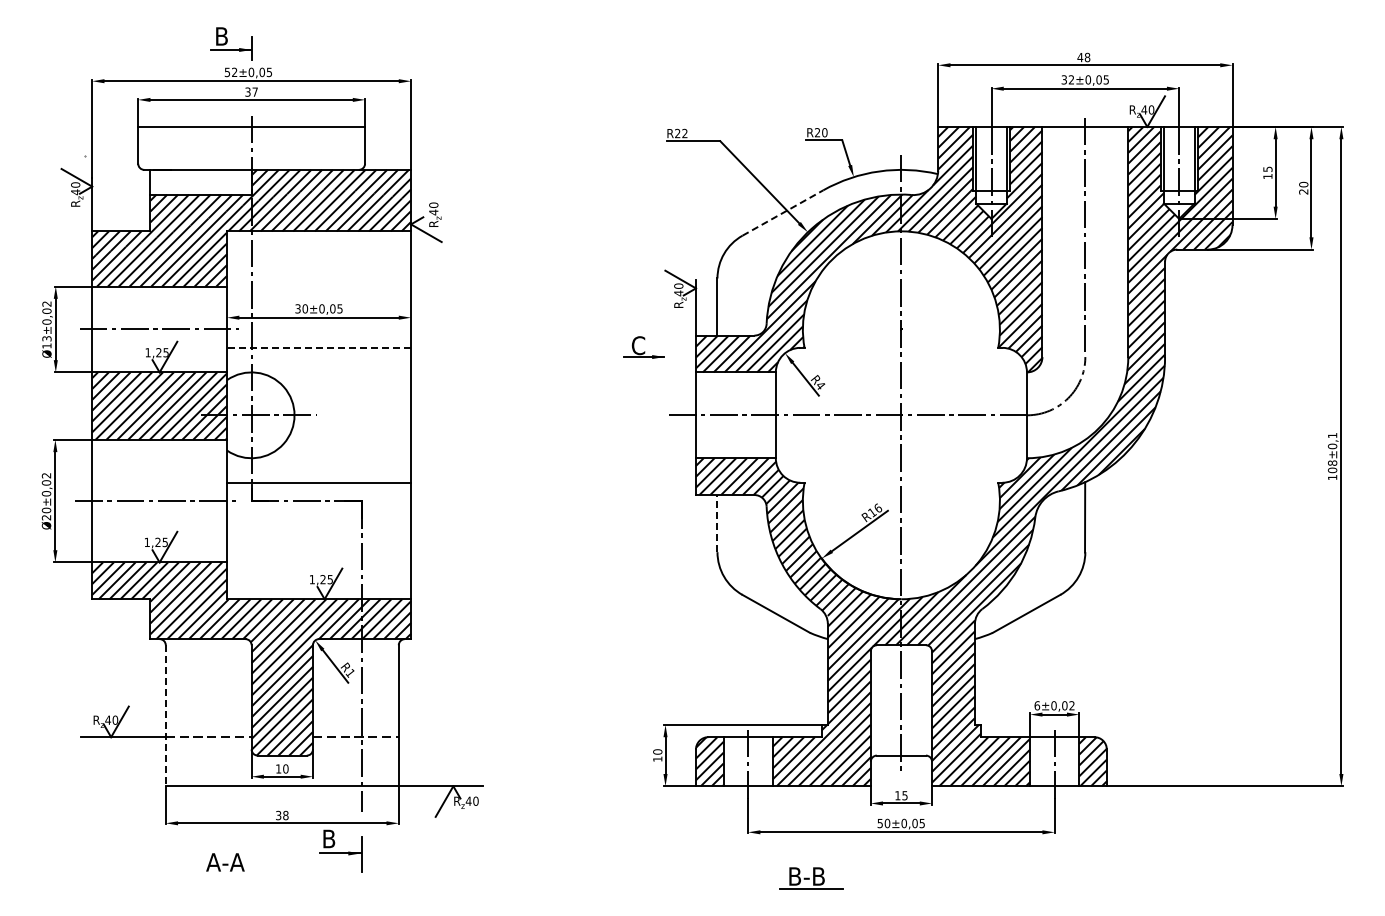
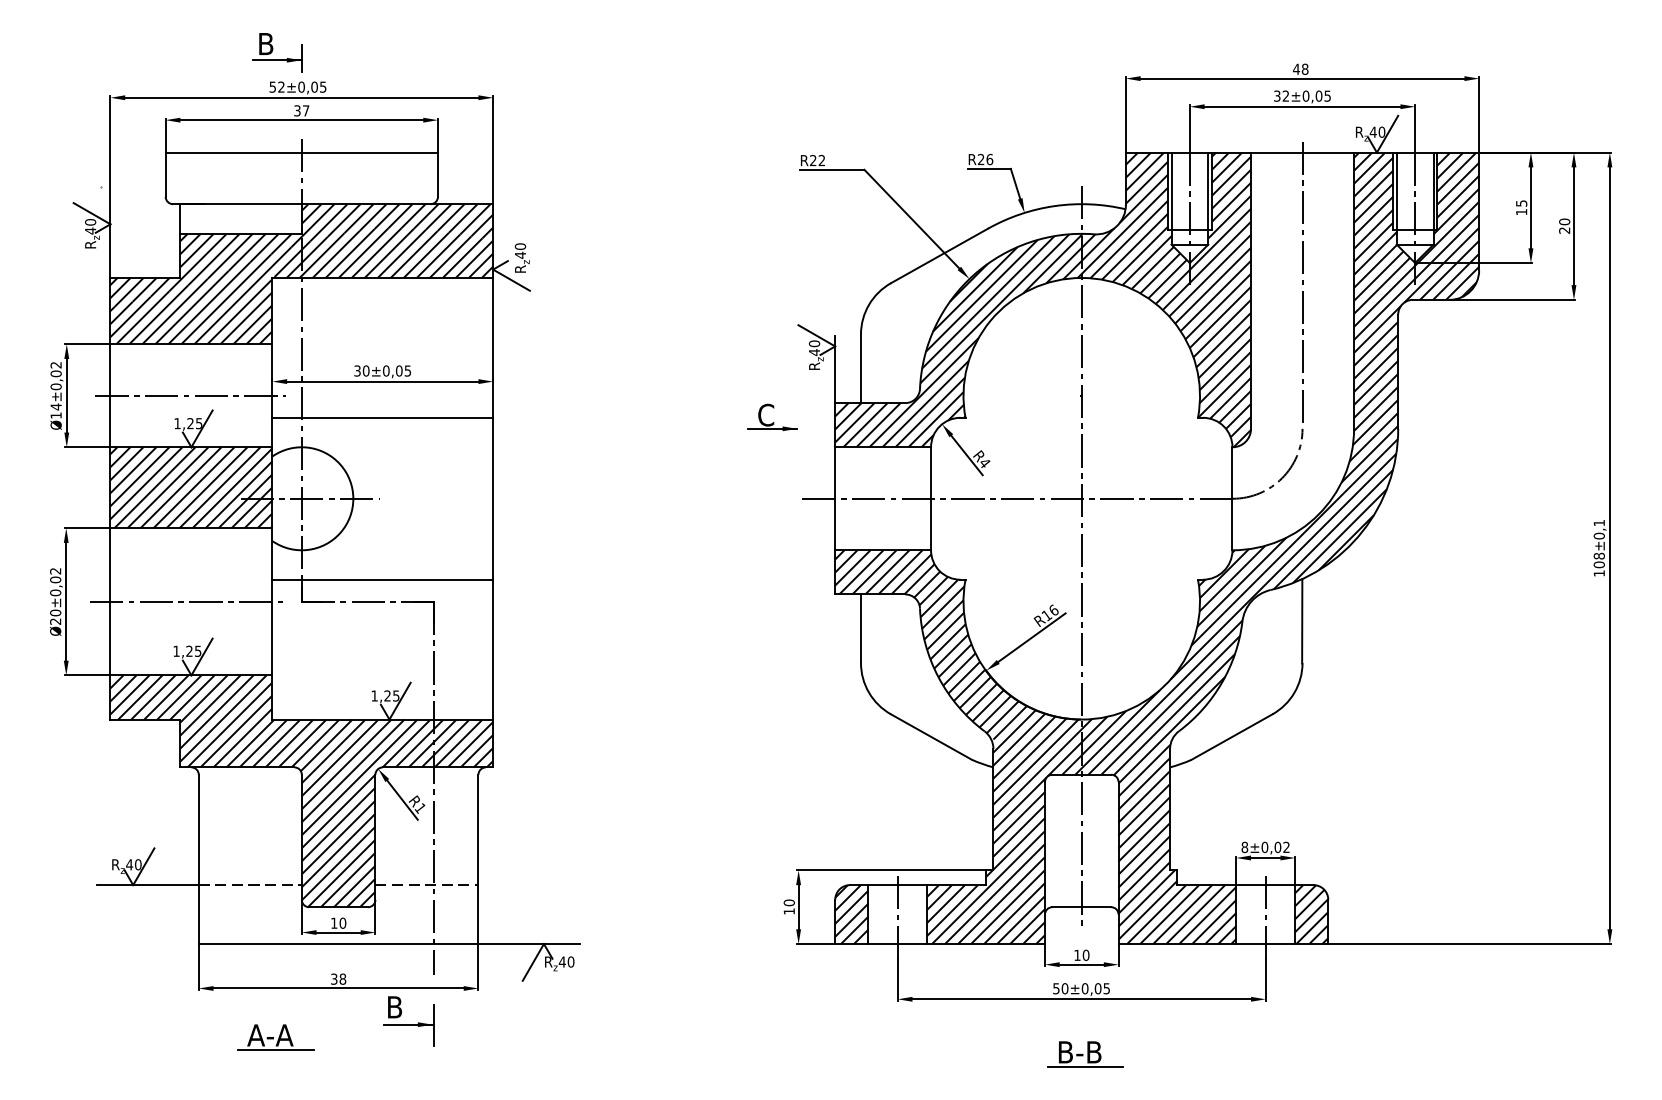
text: (824, 132) -> (989, 159), R20 -> R26
line: (783, 212) -> (940, 255), dashed -> solid
text: (46, 338) -> (55, 406), Ø13±0,02 -> Ø14±0,02
line: (319, 347) -> (383, 417), dashed -> solid
line: (717, 523) -> (861, 628), dashed -> solid
text: (1036, 705) -> (1243, 847), 6±0,02 -> 8±0,02
line: (165, 715) -> (198, 859), dashed -> solid
text: (904, 795) -> (1085, 955), 15 -> 10
line: (229, 874) -> (275, 1049), added
part: (811, 878) -> (1085, 1054), moved

